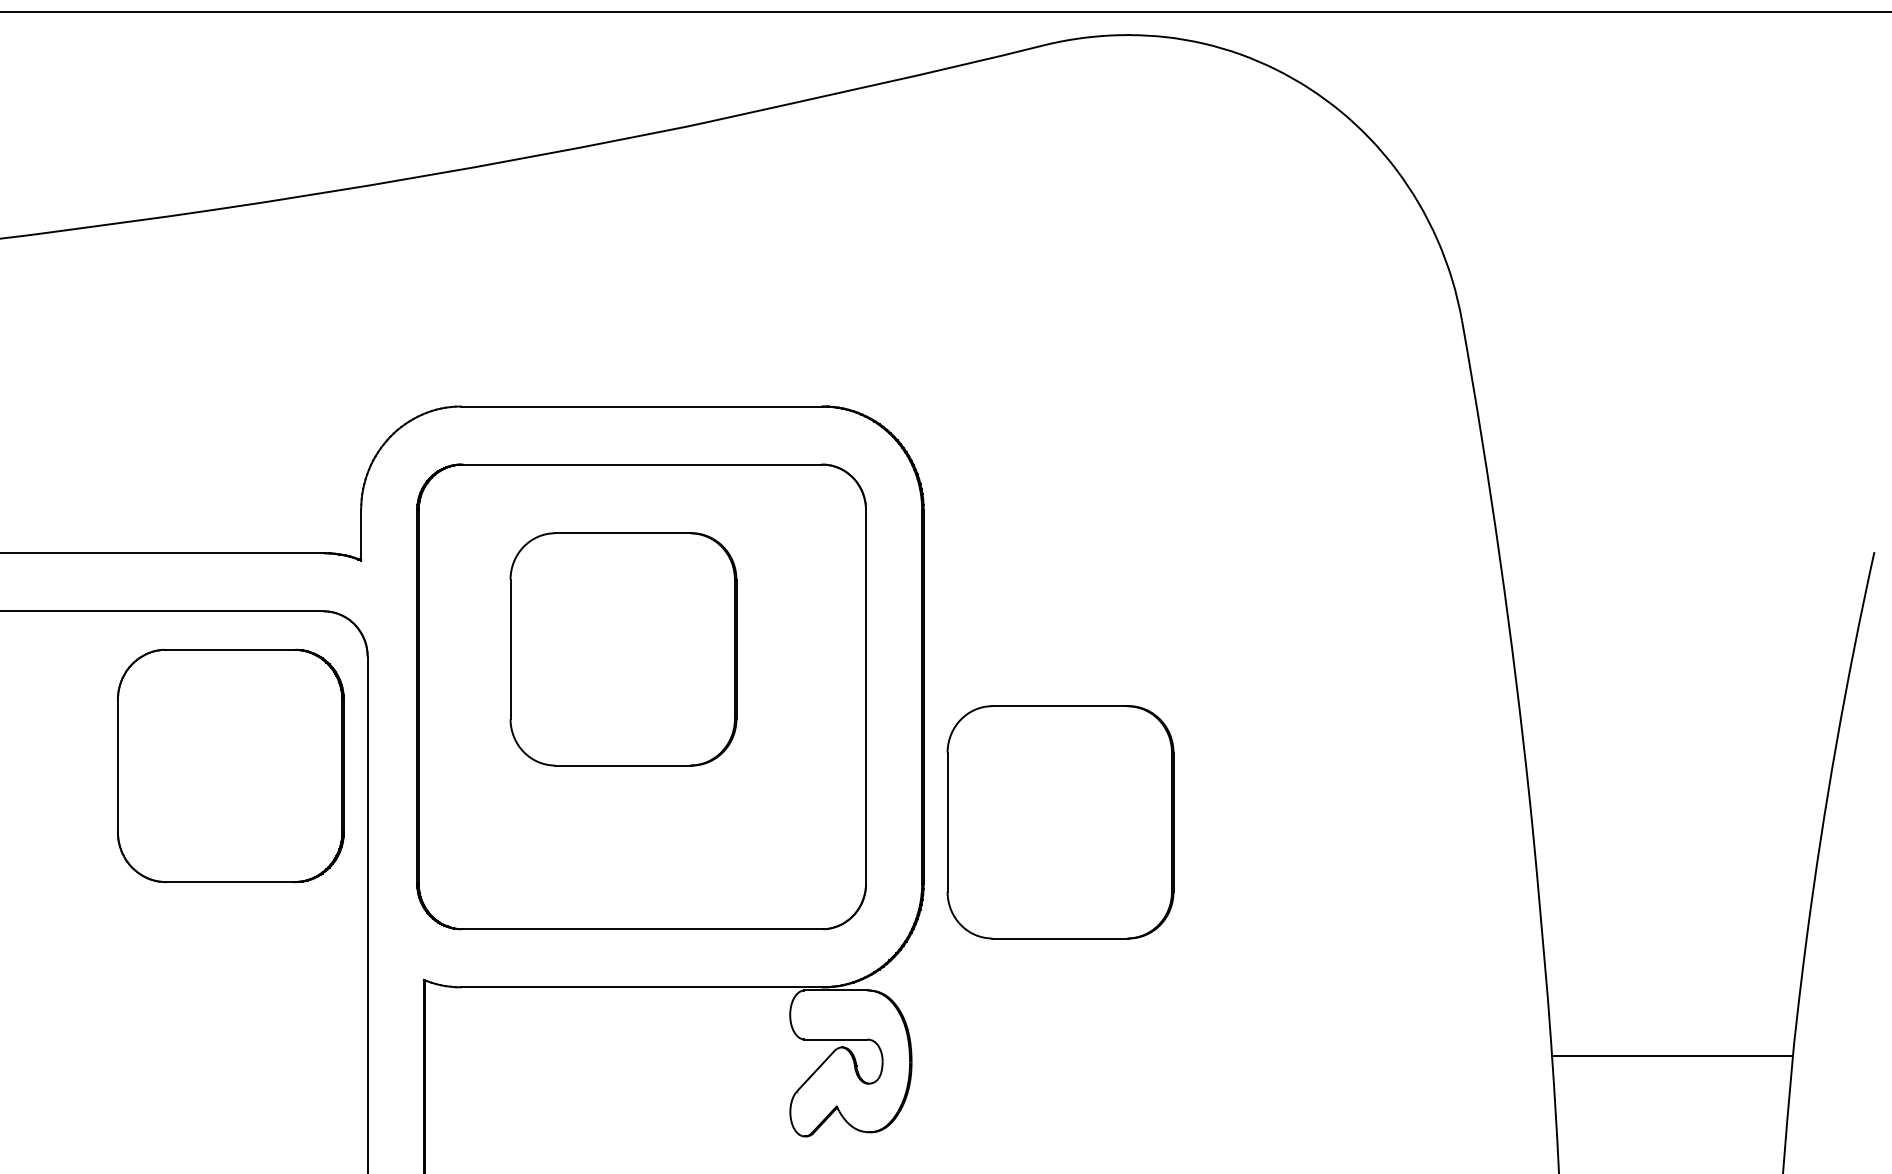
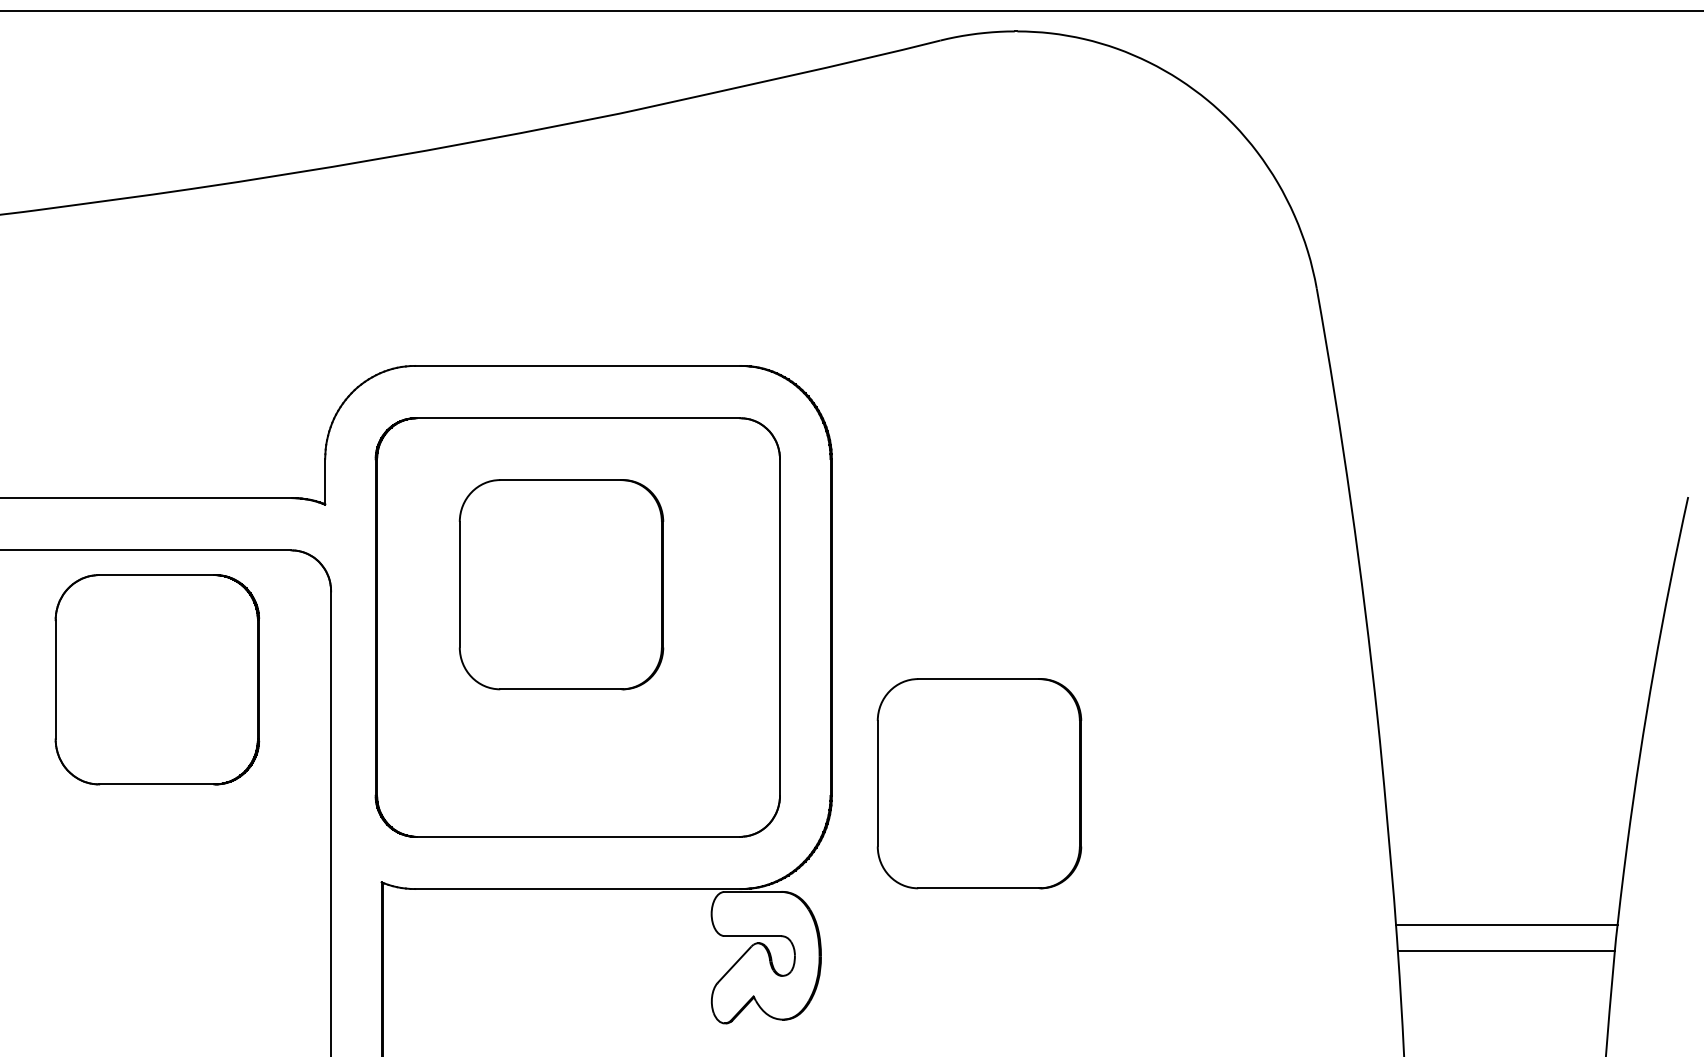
part: (230, 765) -> (157, 679), moved
part: (1060, 822) -> (979, 783), moved
line: (1672, 1027) -> (1506, 925), added

